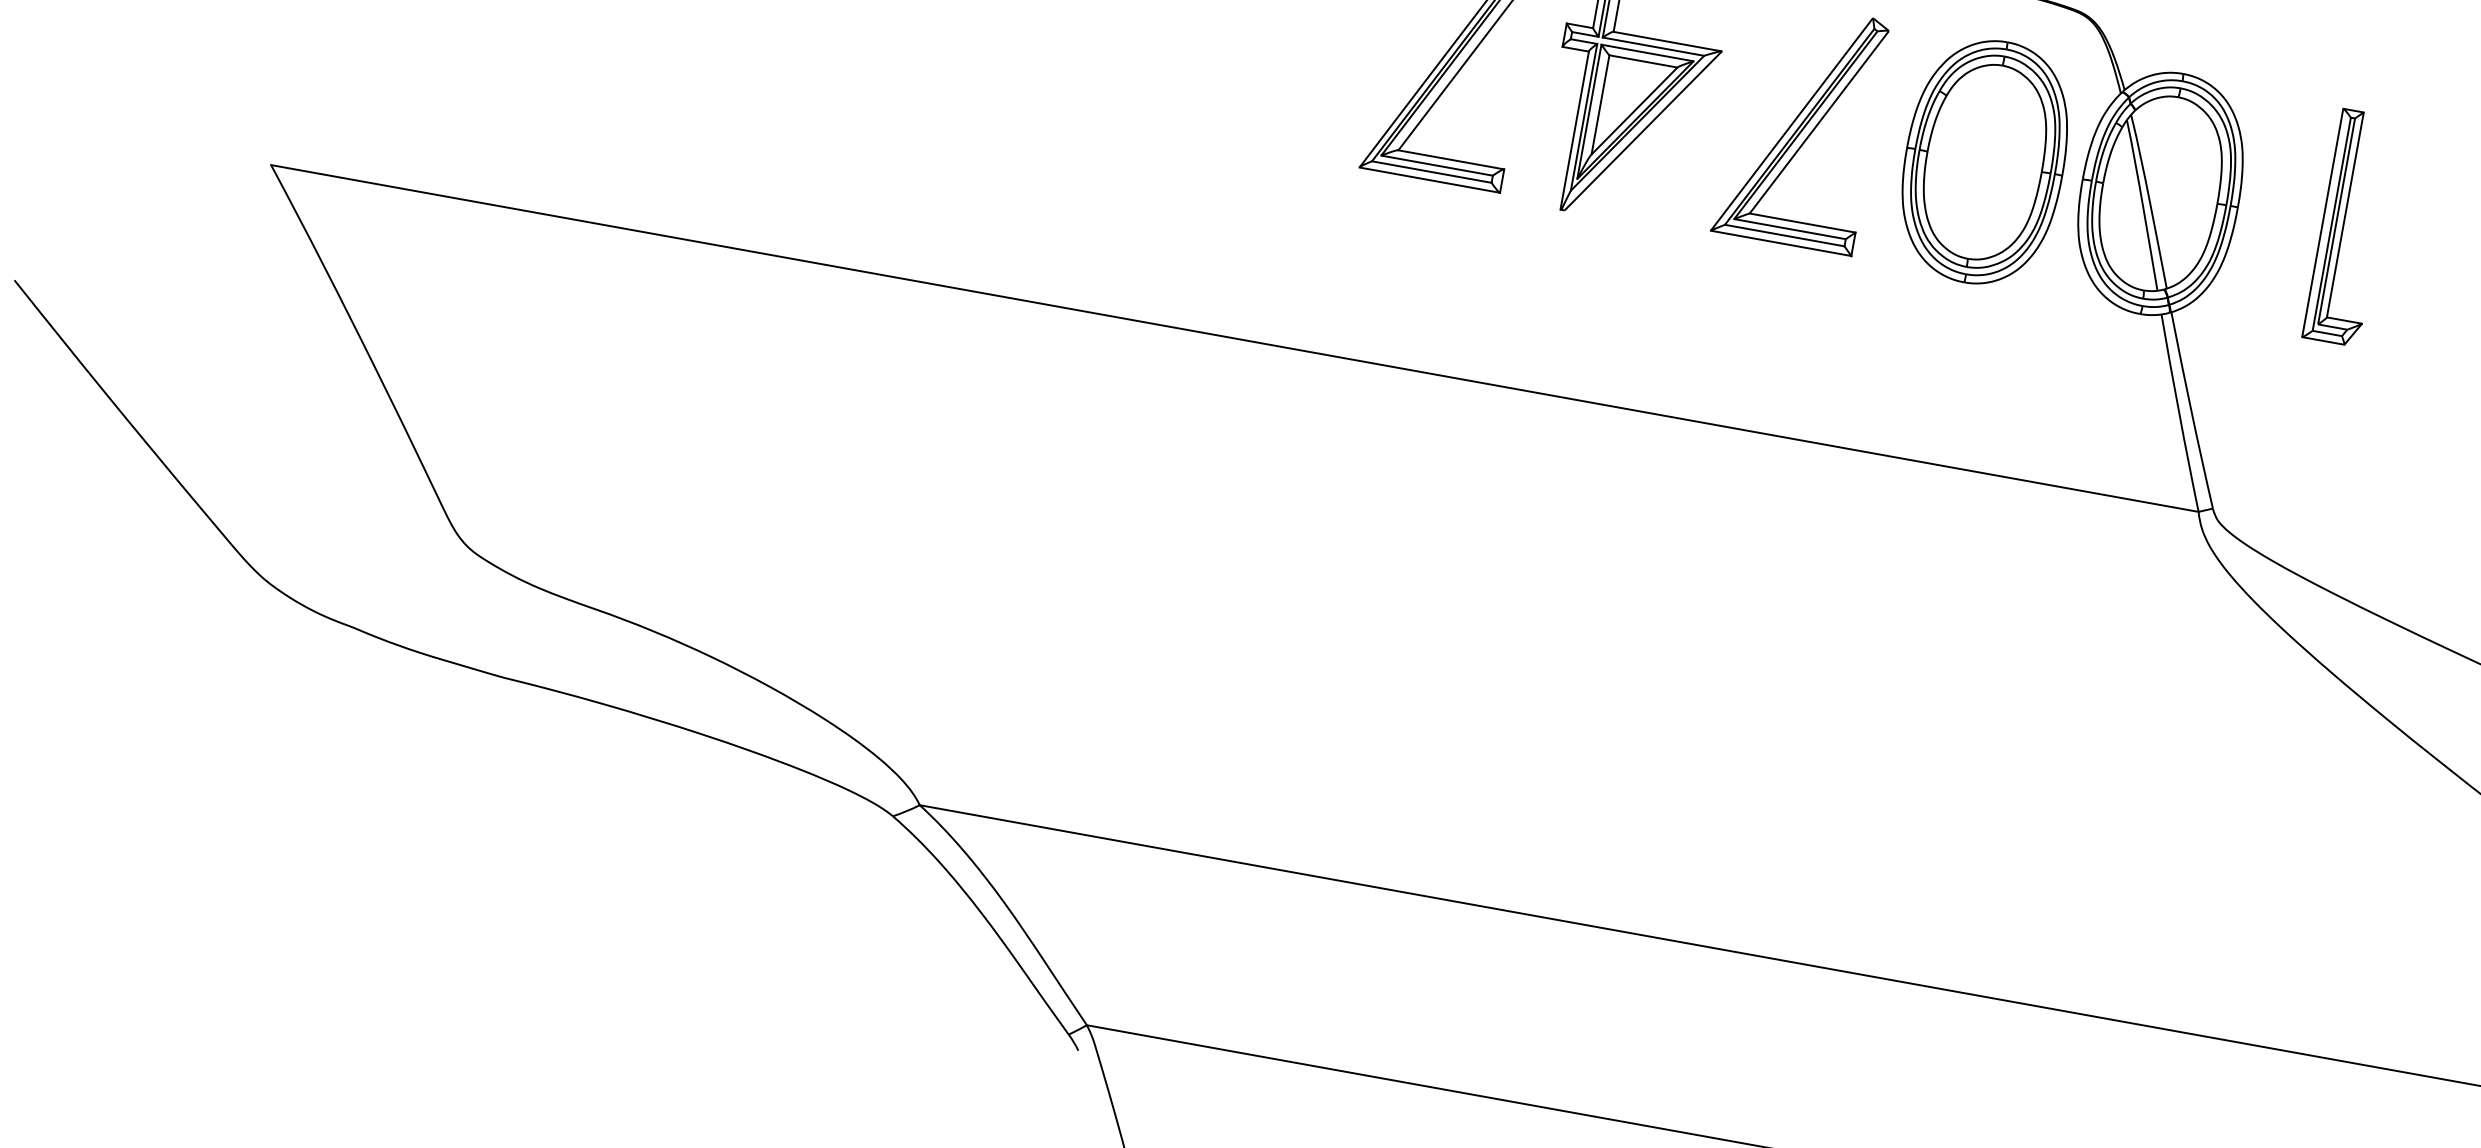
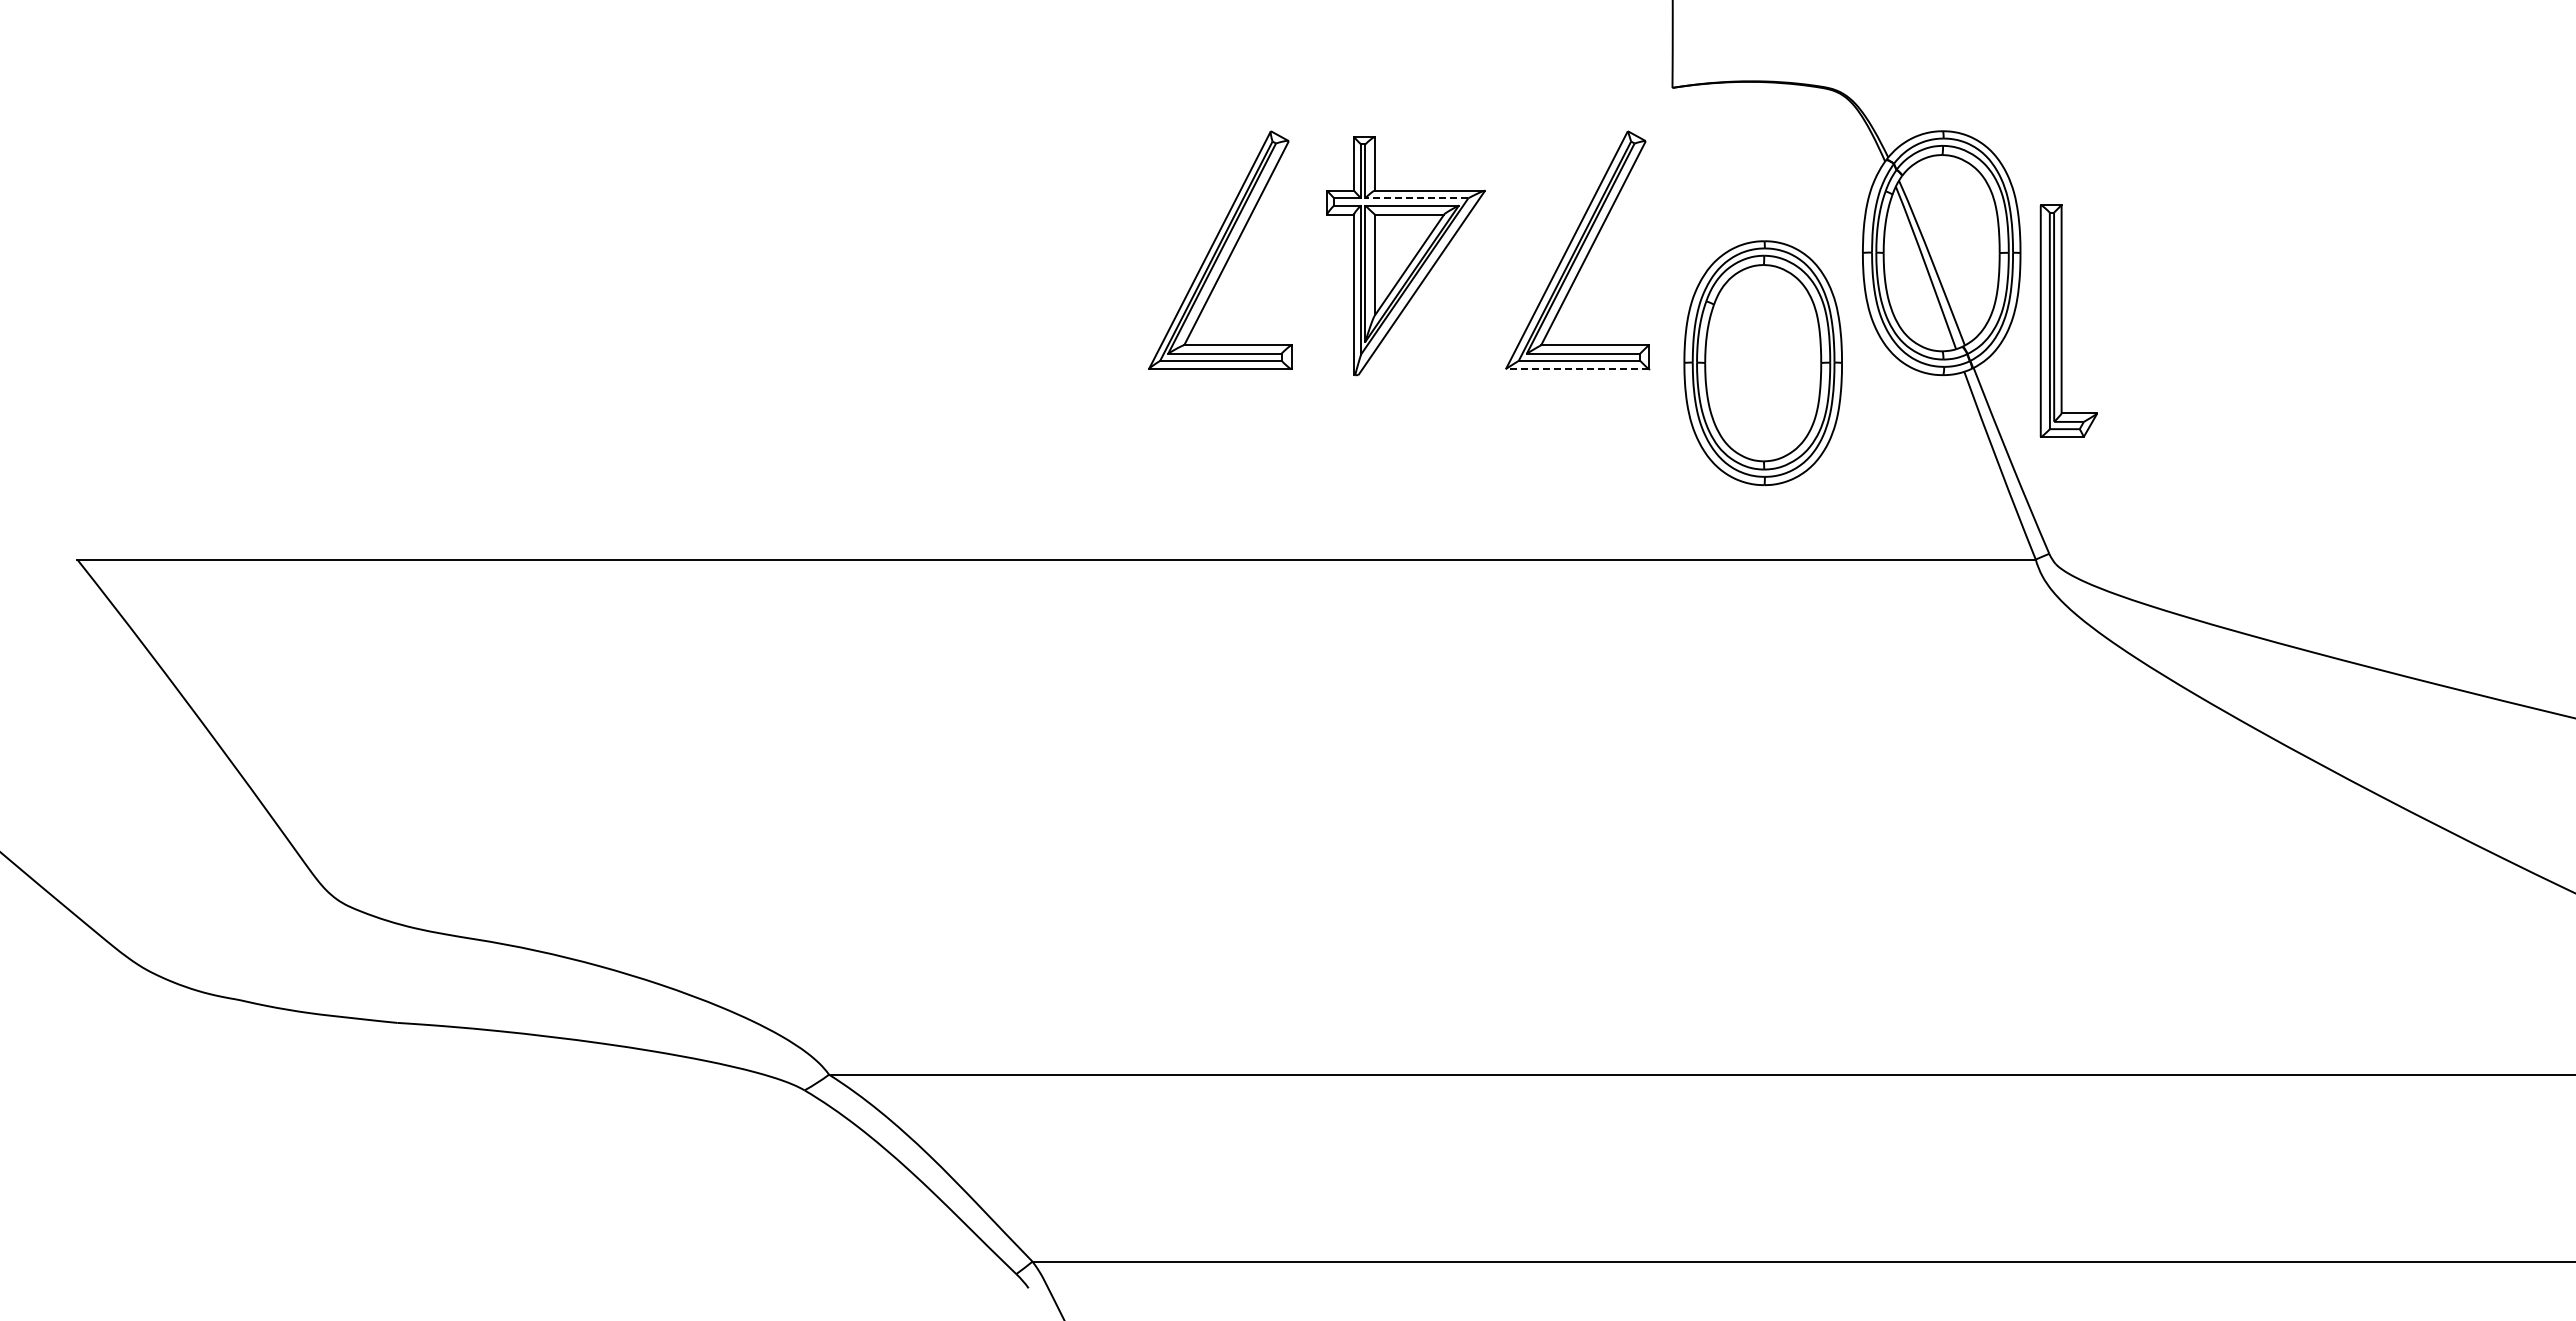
line: (1653, 46) -> (1416, 198), solid -> dashed
part: (1984, 161) -> (1762, 362), moved
part: (2350, 227) -> (2068, 320), moved
line: (1780, 243) -> (1576, 369), solid -> dashed

